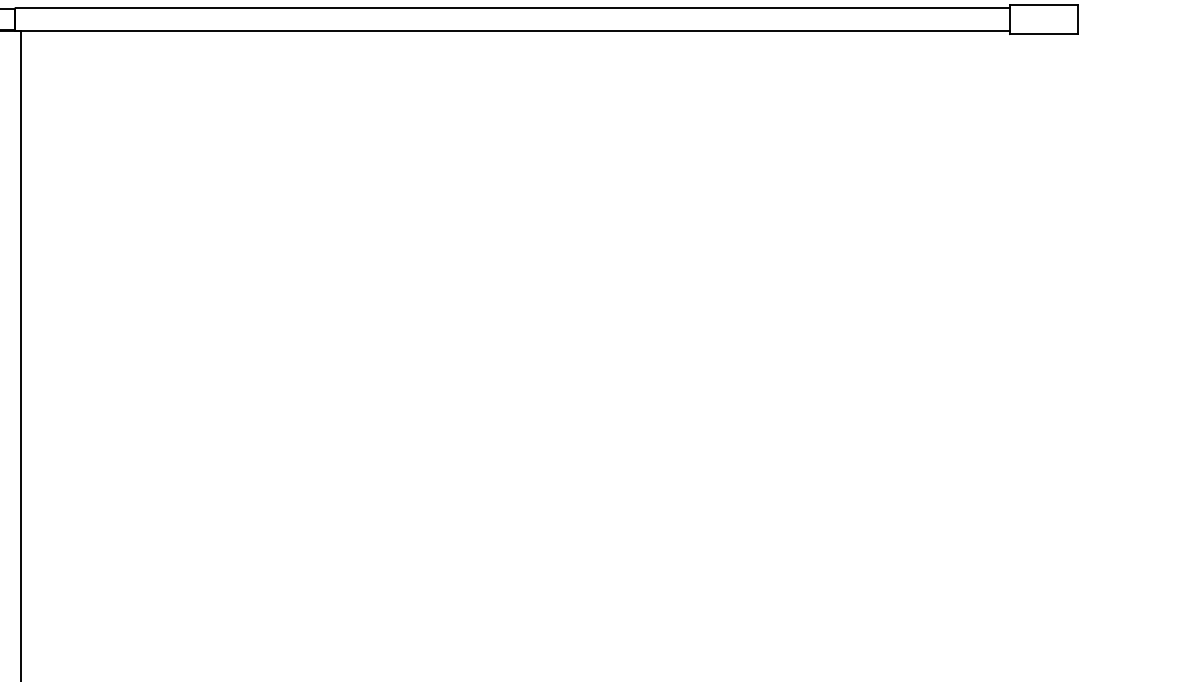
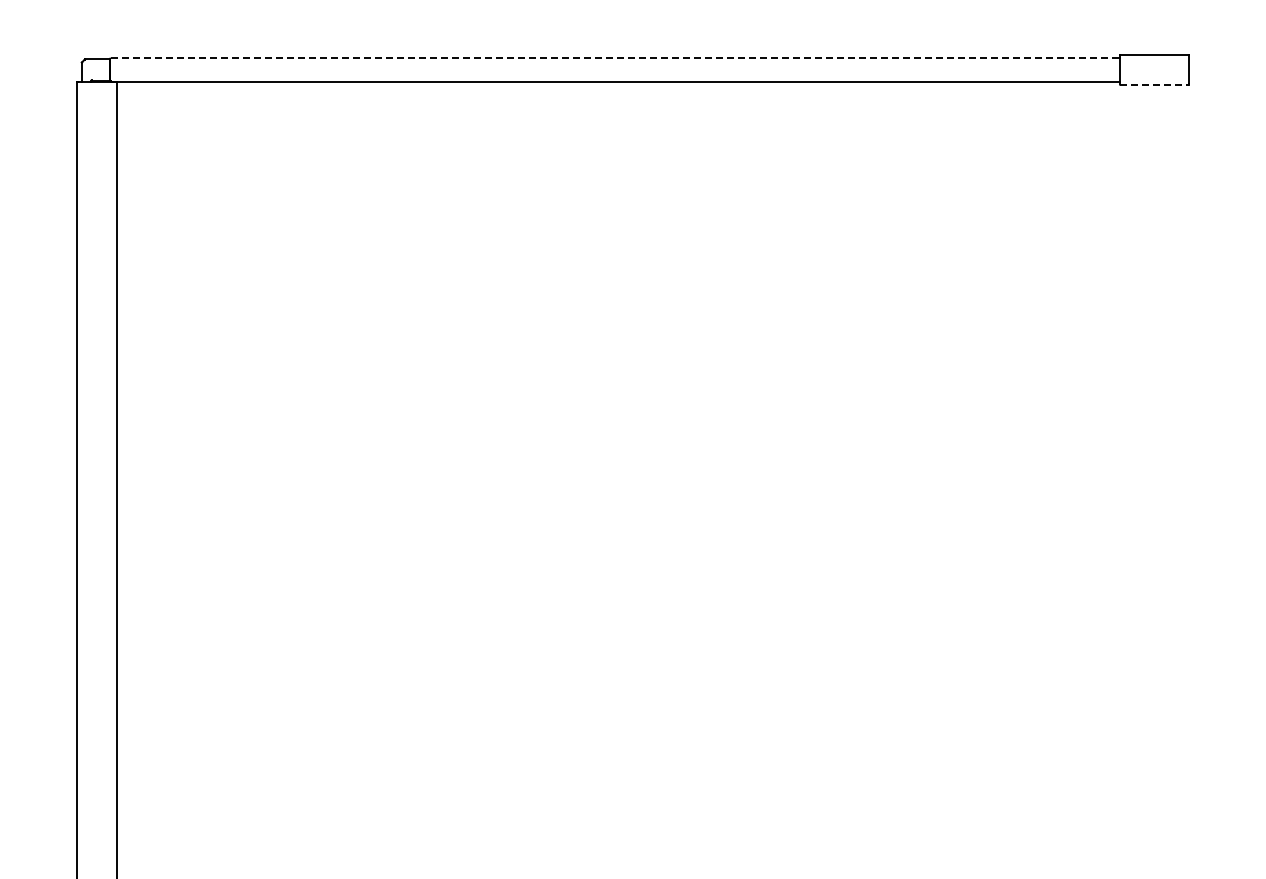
line: (512, 8) -> (615, 58), solid -> dashed
line: (1043, 34) -> (1154, 84), solid -> dashed

